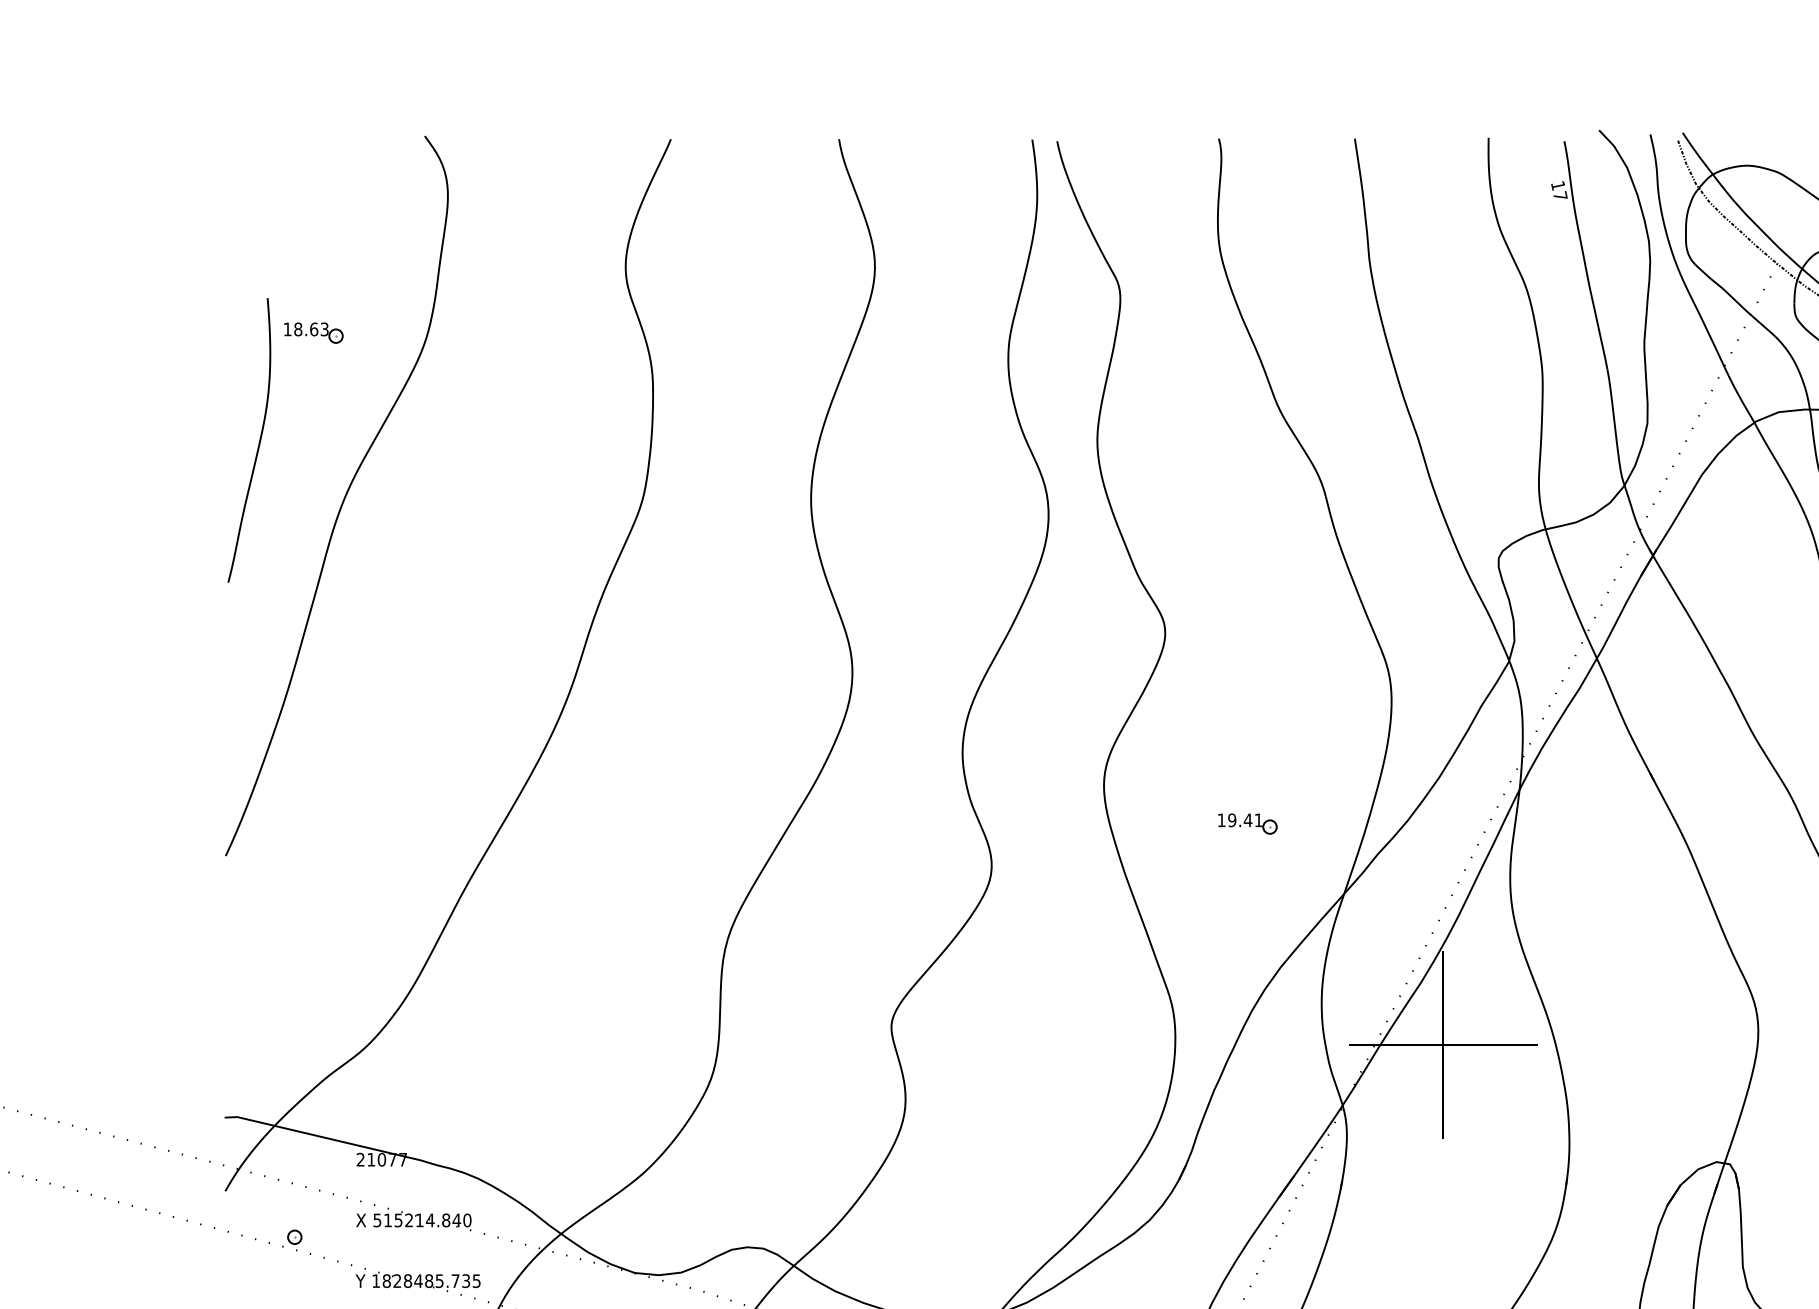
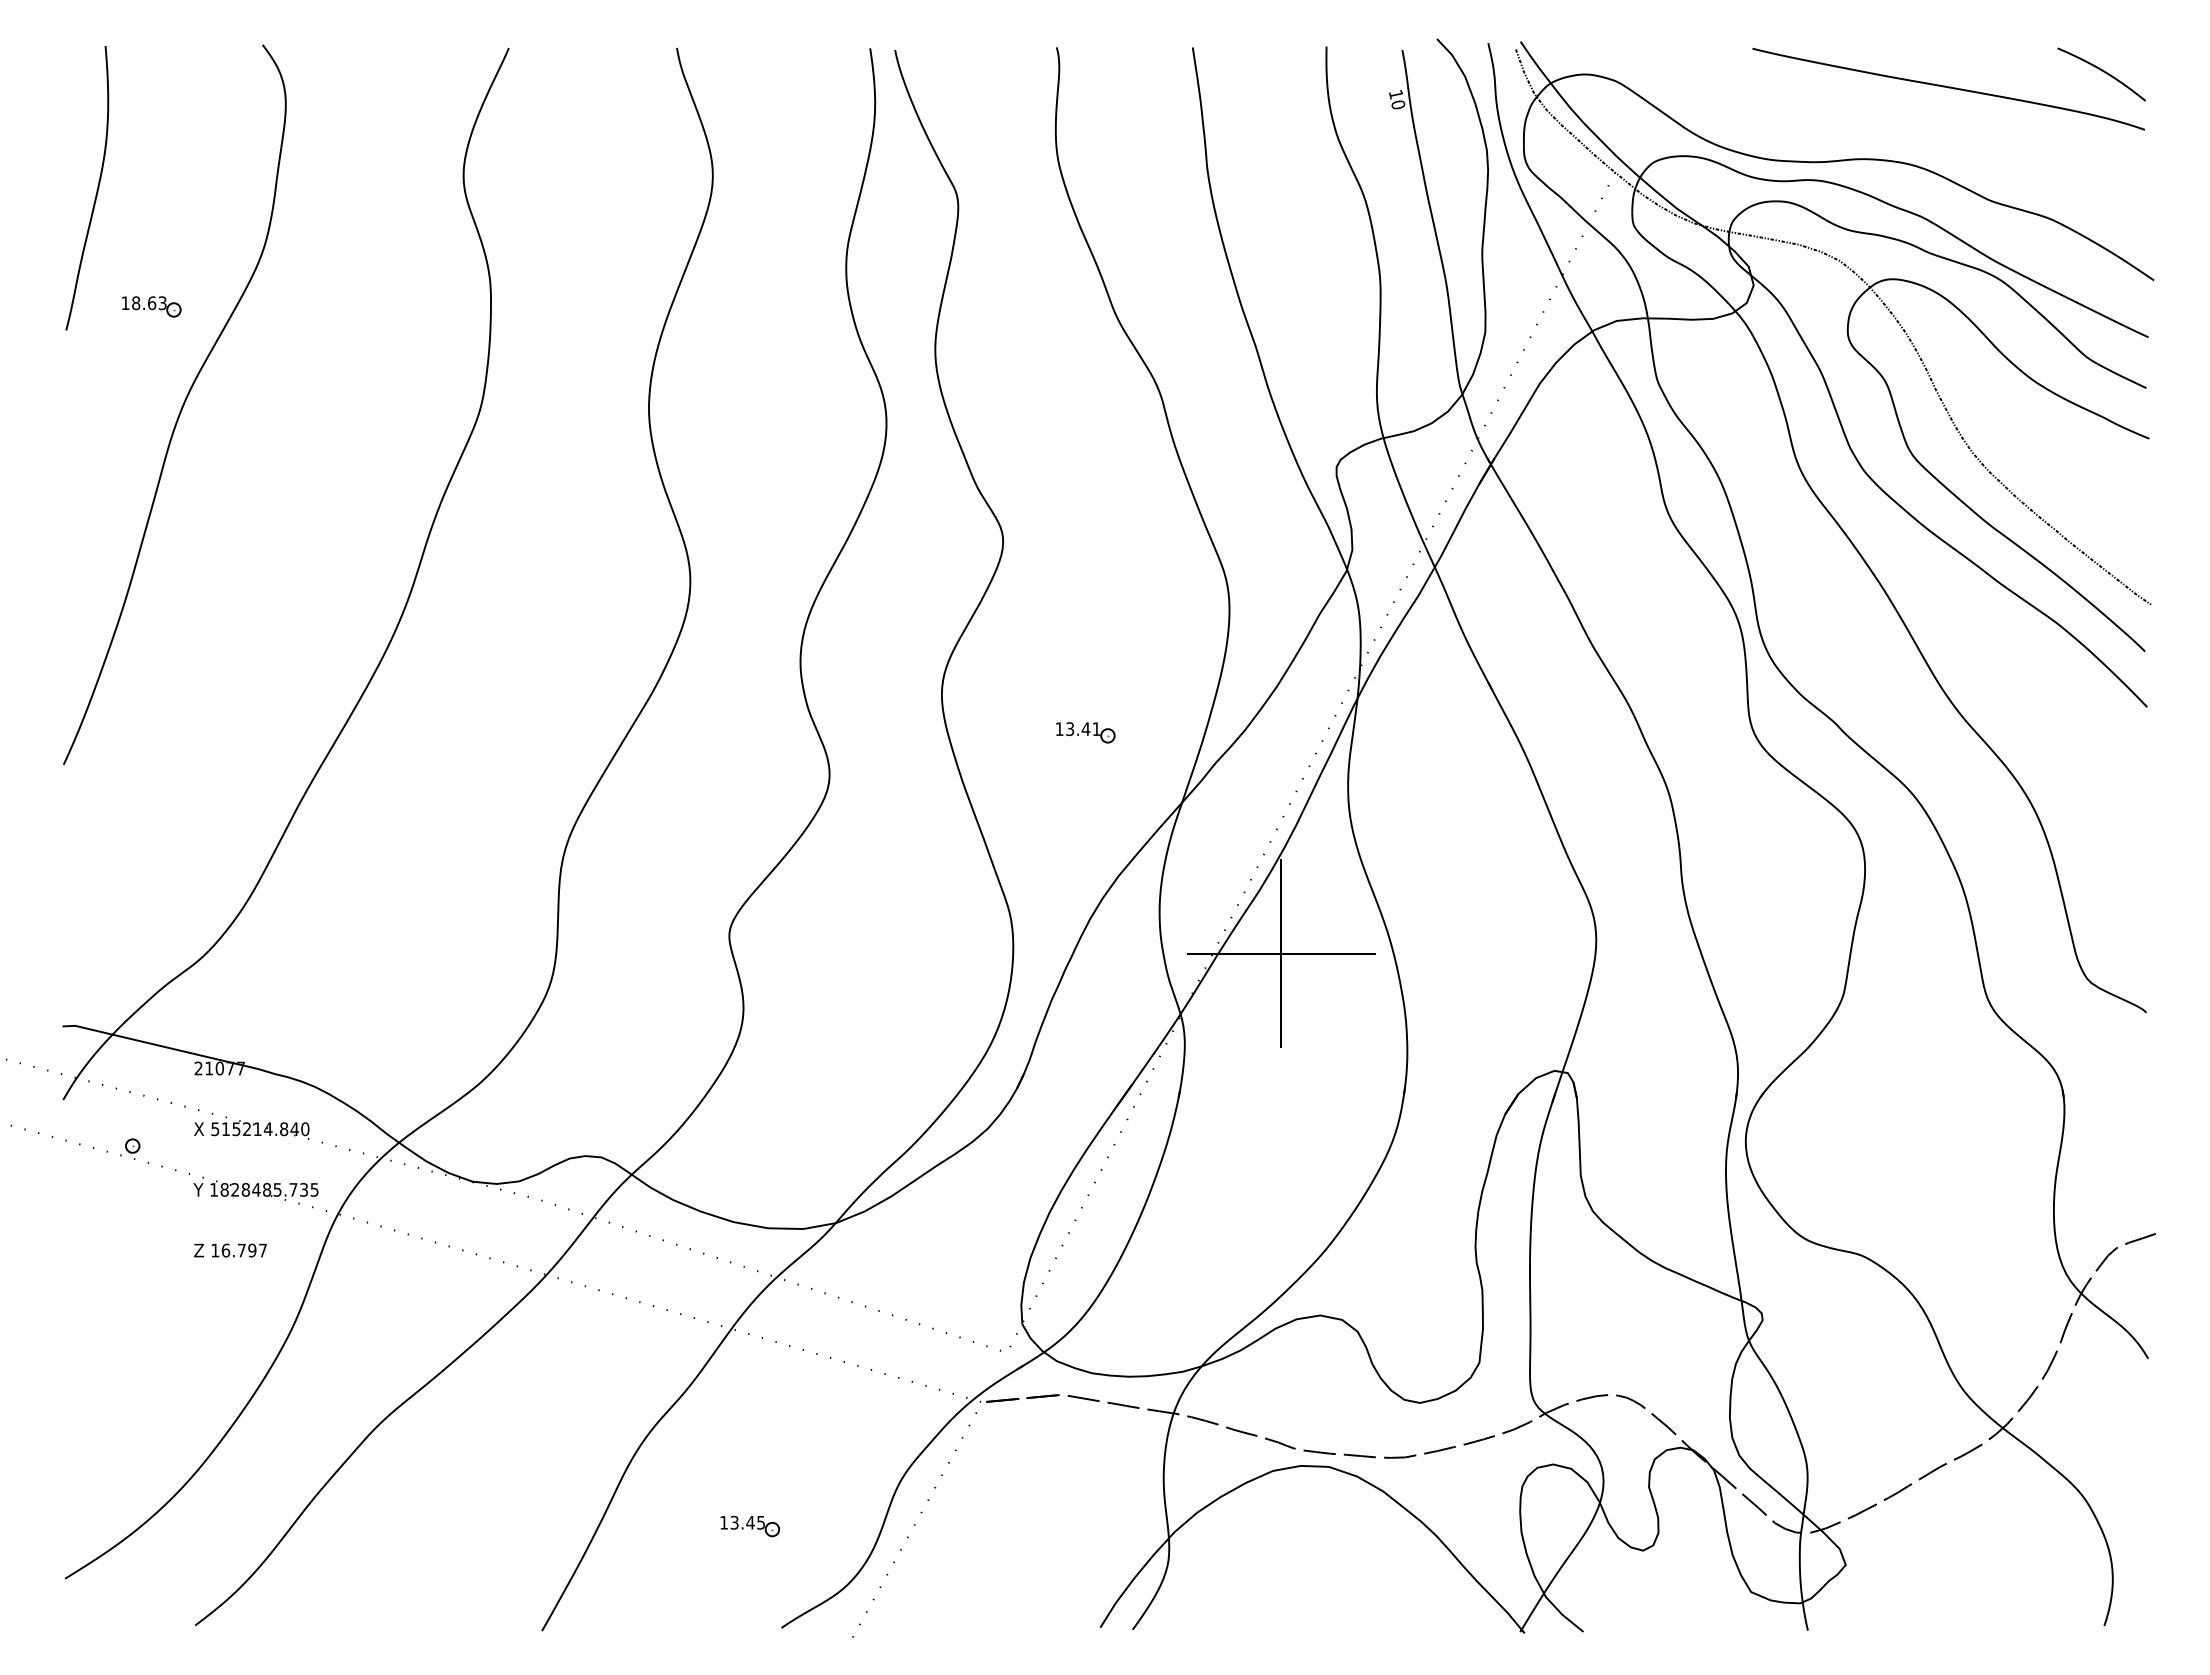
text: (1560, 195) -> (1398, 104), 17 -> 10
part: (313, 332) -> (151, 306), moved
curve: (258, 442) -> (96, 190), moved
text: (1232, 819) -> (1070, 728), 19.41 -> 13.41

